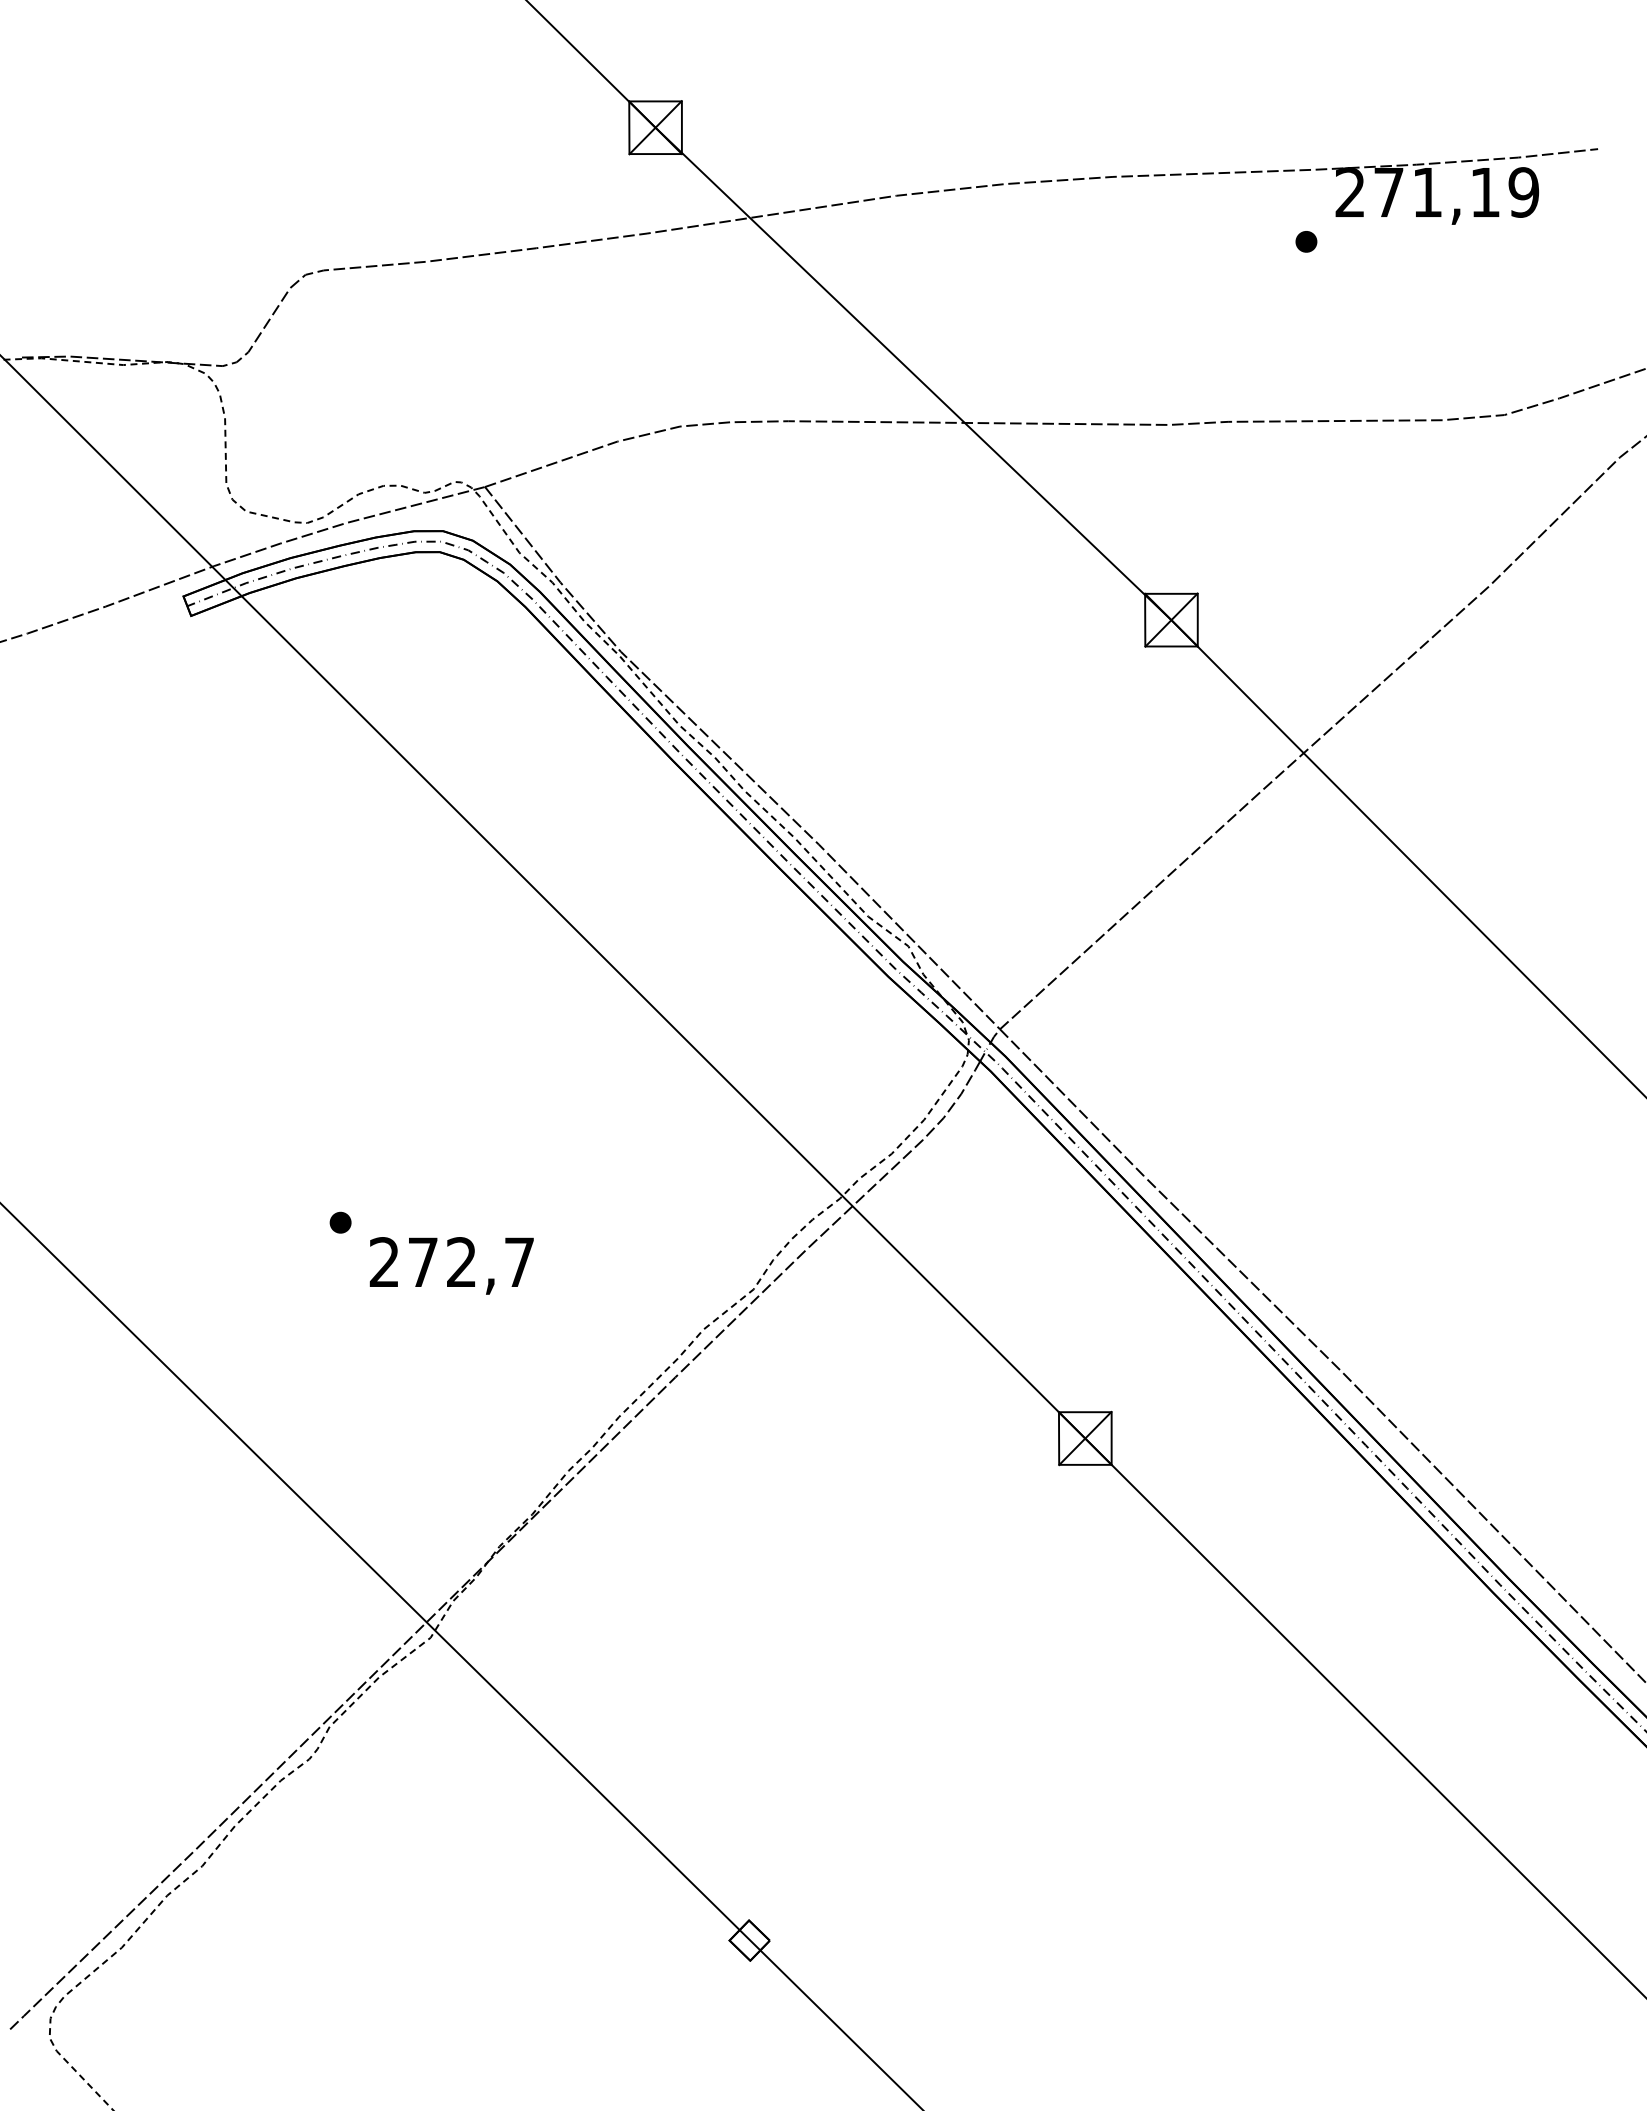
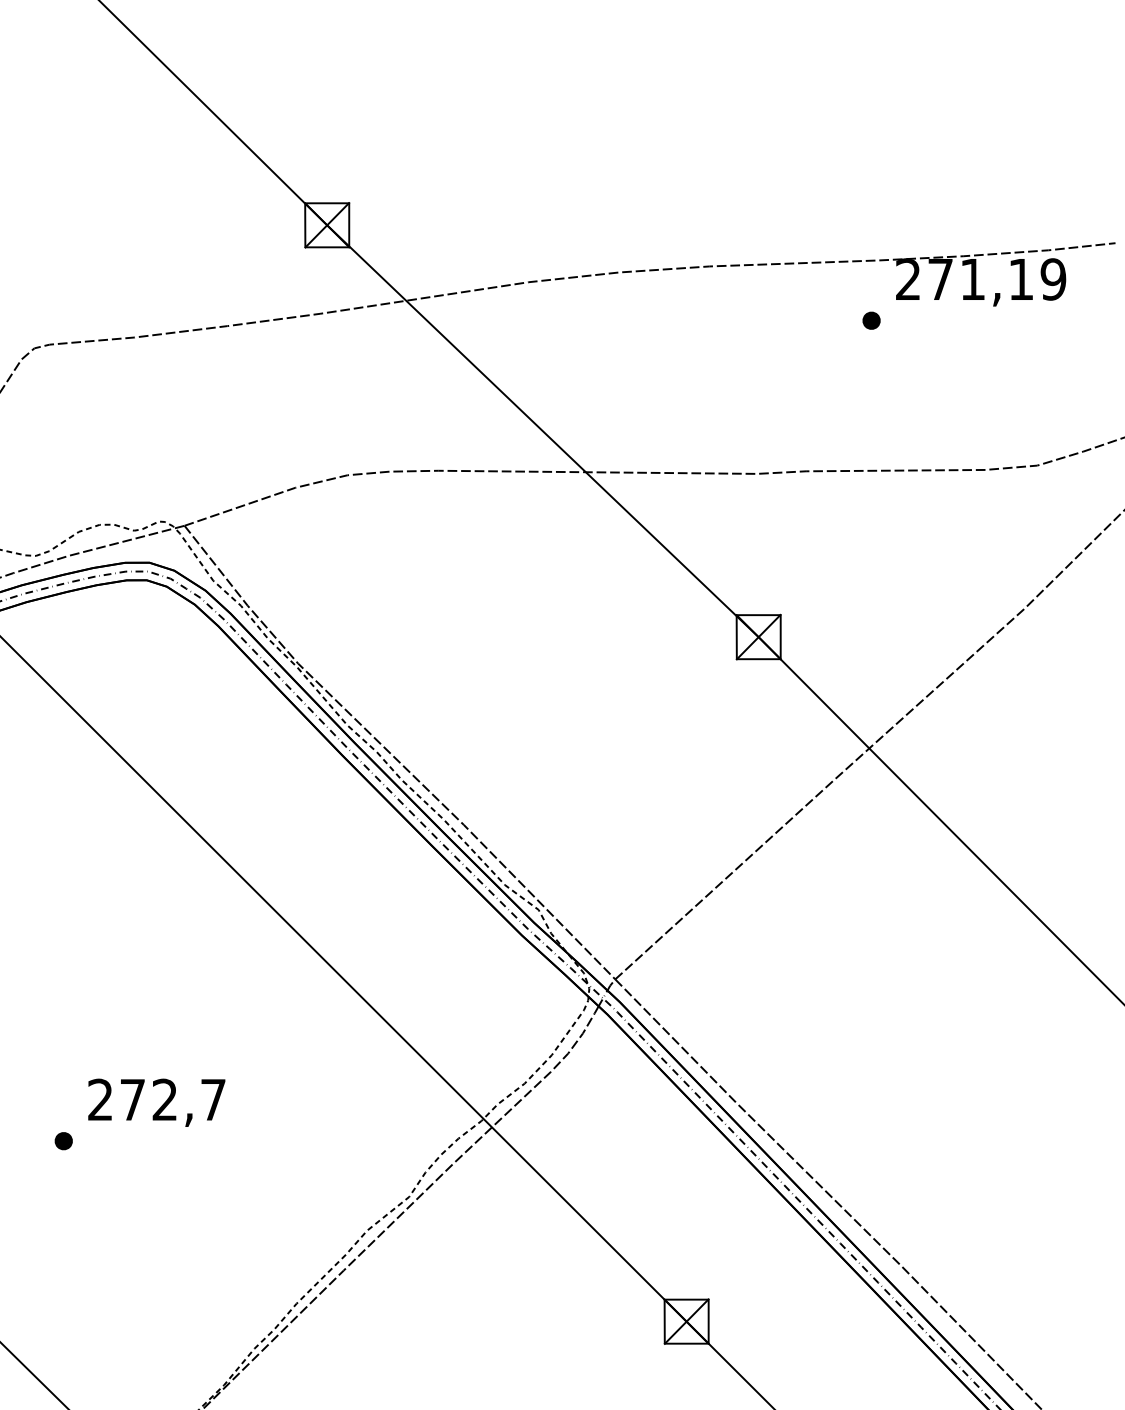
text: (451, 1265) -> (156, 1102), moved

